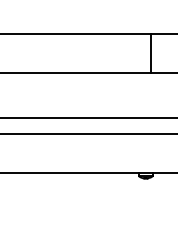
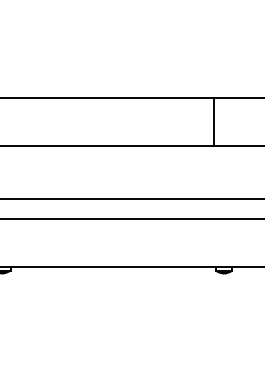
line: (150, 53) -> (213, 121), moved

